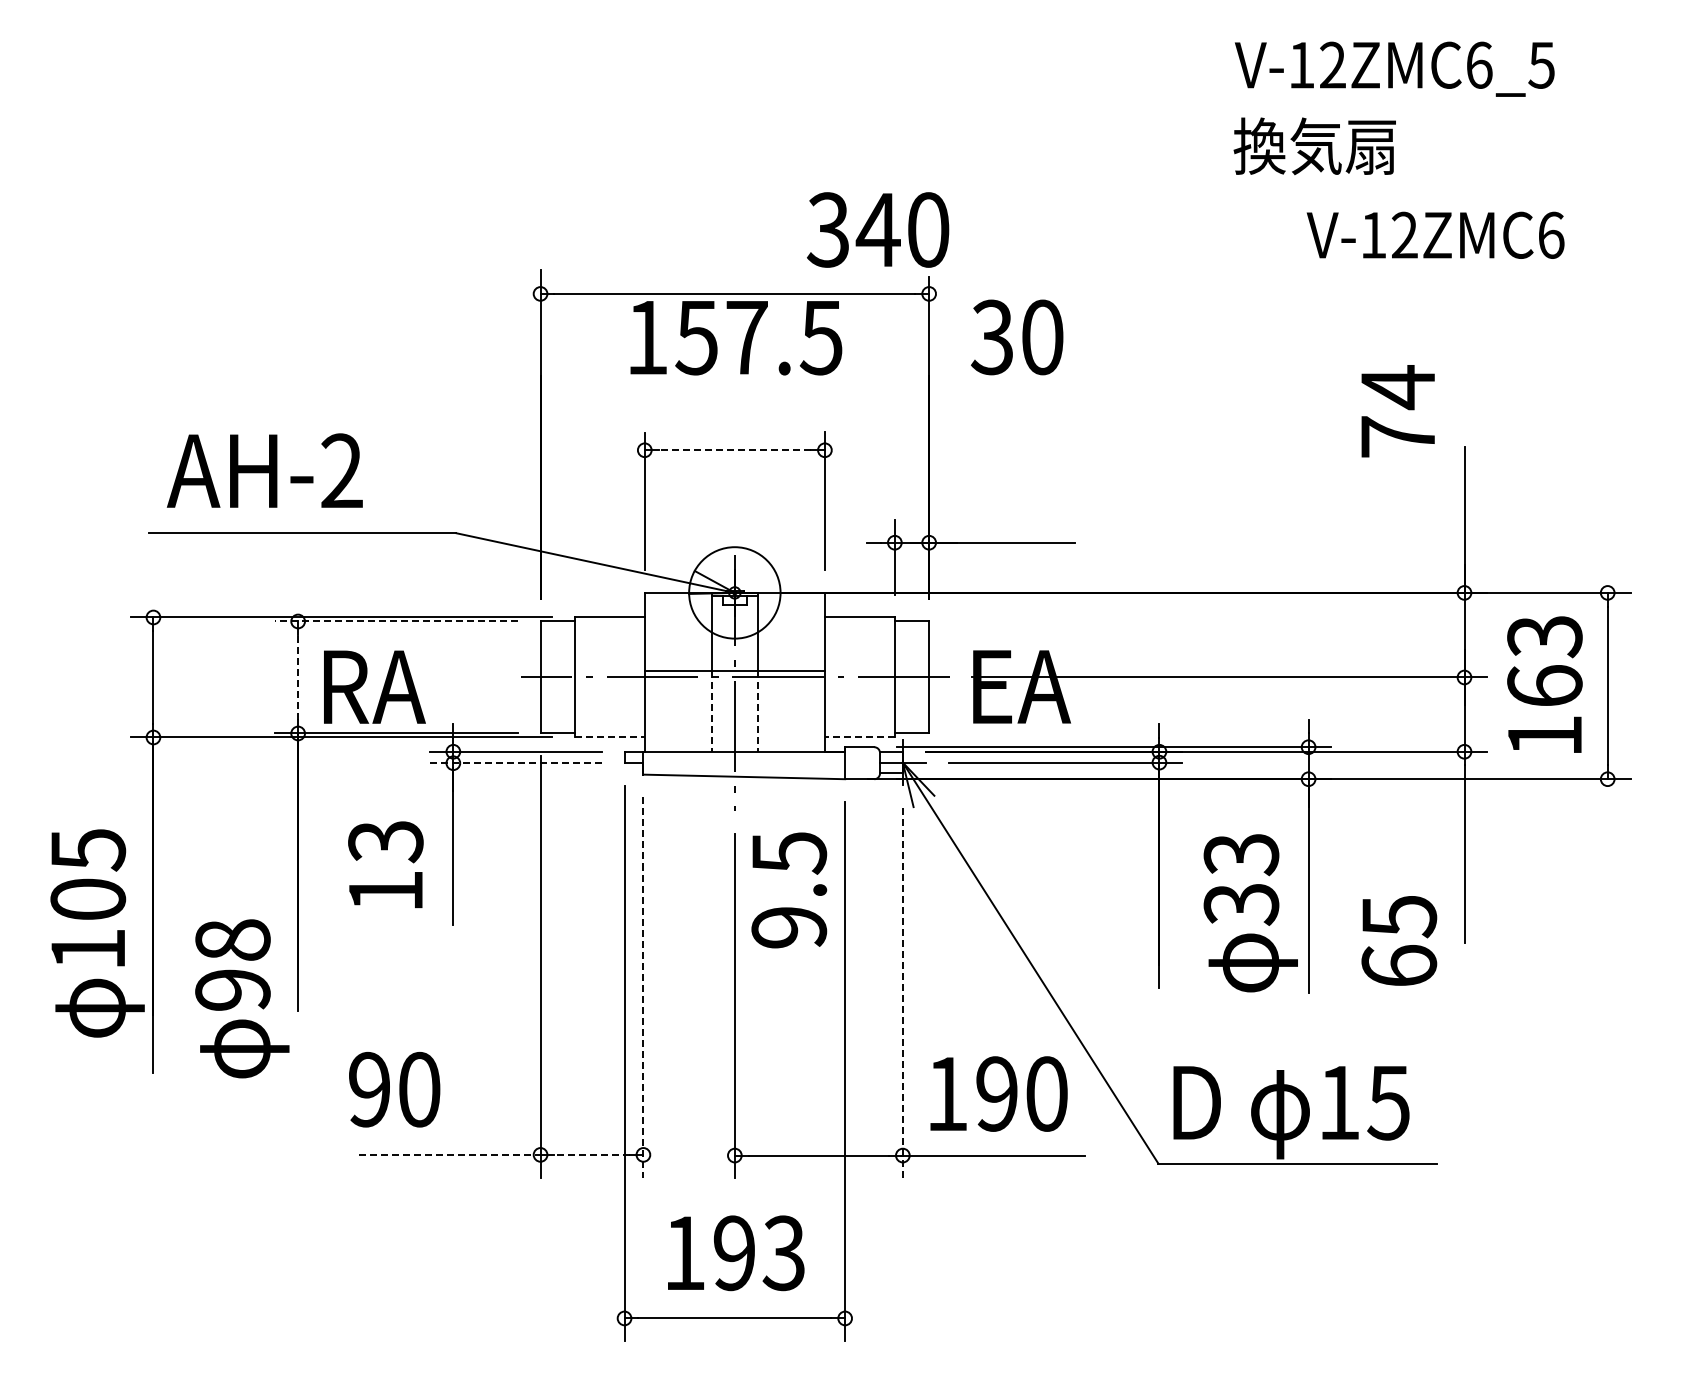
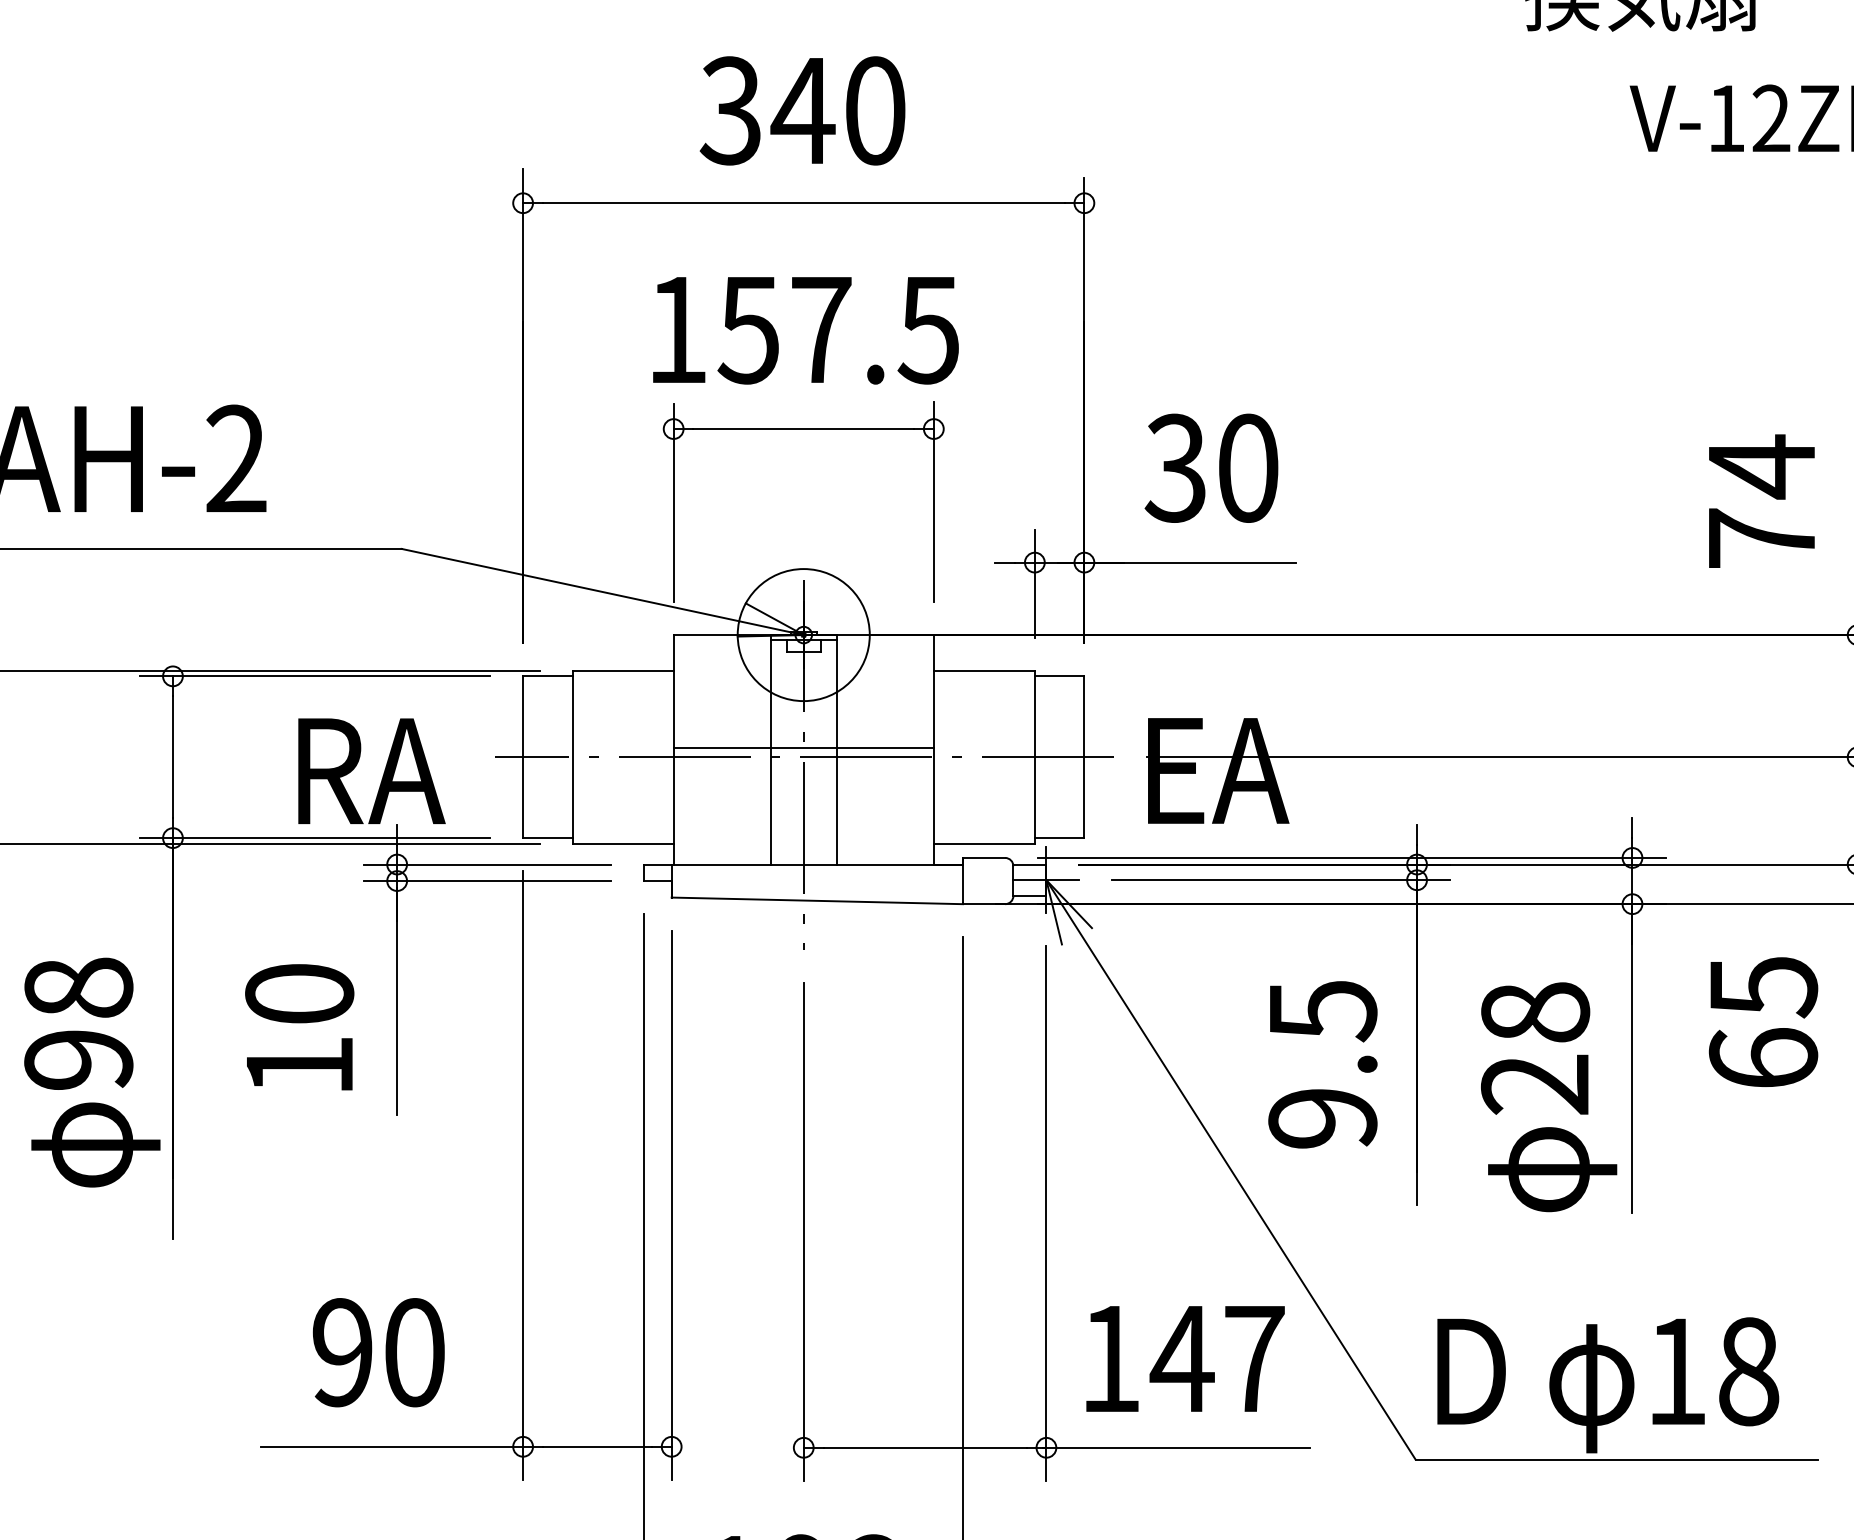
text: (878, 229) -> (803, 110), moved
text: (1017, 337) -> (1212, 468), moved
text: (736, 338) -> (806, 331), moved
text: (1397, 411) -> (1760, 501), moved
line: (734, 450) -> (803, 429), dashed -> solid
line: (396, 621) -> (315, 676), dashed -> solid
line: (298, 676) -> (173, 755), dashed -> solid
text: (374, 686) -> (371, 770), moved
line: (711, 711) -> (770, 806), dashed -> solid
line: (757, 711) -> (836, 806), dashed -> solid
line: (609, 737) -> (622, 843), dashed -> solid
line: (859, 737) -> (983, 843), dashed -> solid
line: (516, 763) -> (488, 881), dashed -> solid
text: (385, 841) -> (299, 994), 13 -> 10
text: (1241, 879) -> (1535, 1049), 33 -> 28
text: (789, 890) -> (1323, 1064), moved
text: (1399, 940) -> (1763, 1021), moved
line: (643, 988) -> (671, 1206), dashed -> solid
line: (902, 993) -> (1045, 1213), dashed -> solid
text: (242, 998) -> (92, 1072), moved
text: (394, 1089) -> (378, 1352), moved
text: (1020, 1093) -> (1216, 1358), 190 -> 147
text: (1388, 1102) -> (1747, 1371), 15 -> 18
line: (449, 1154) -> (391, 1446), dashed -> solid
line: (591, 1154) -> (596, 1446), dashed -> solid

